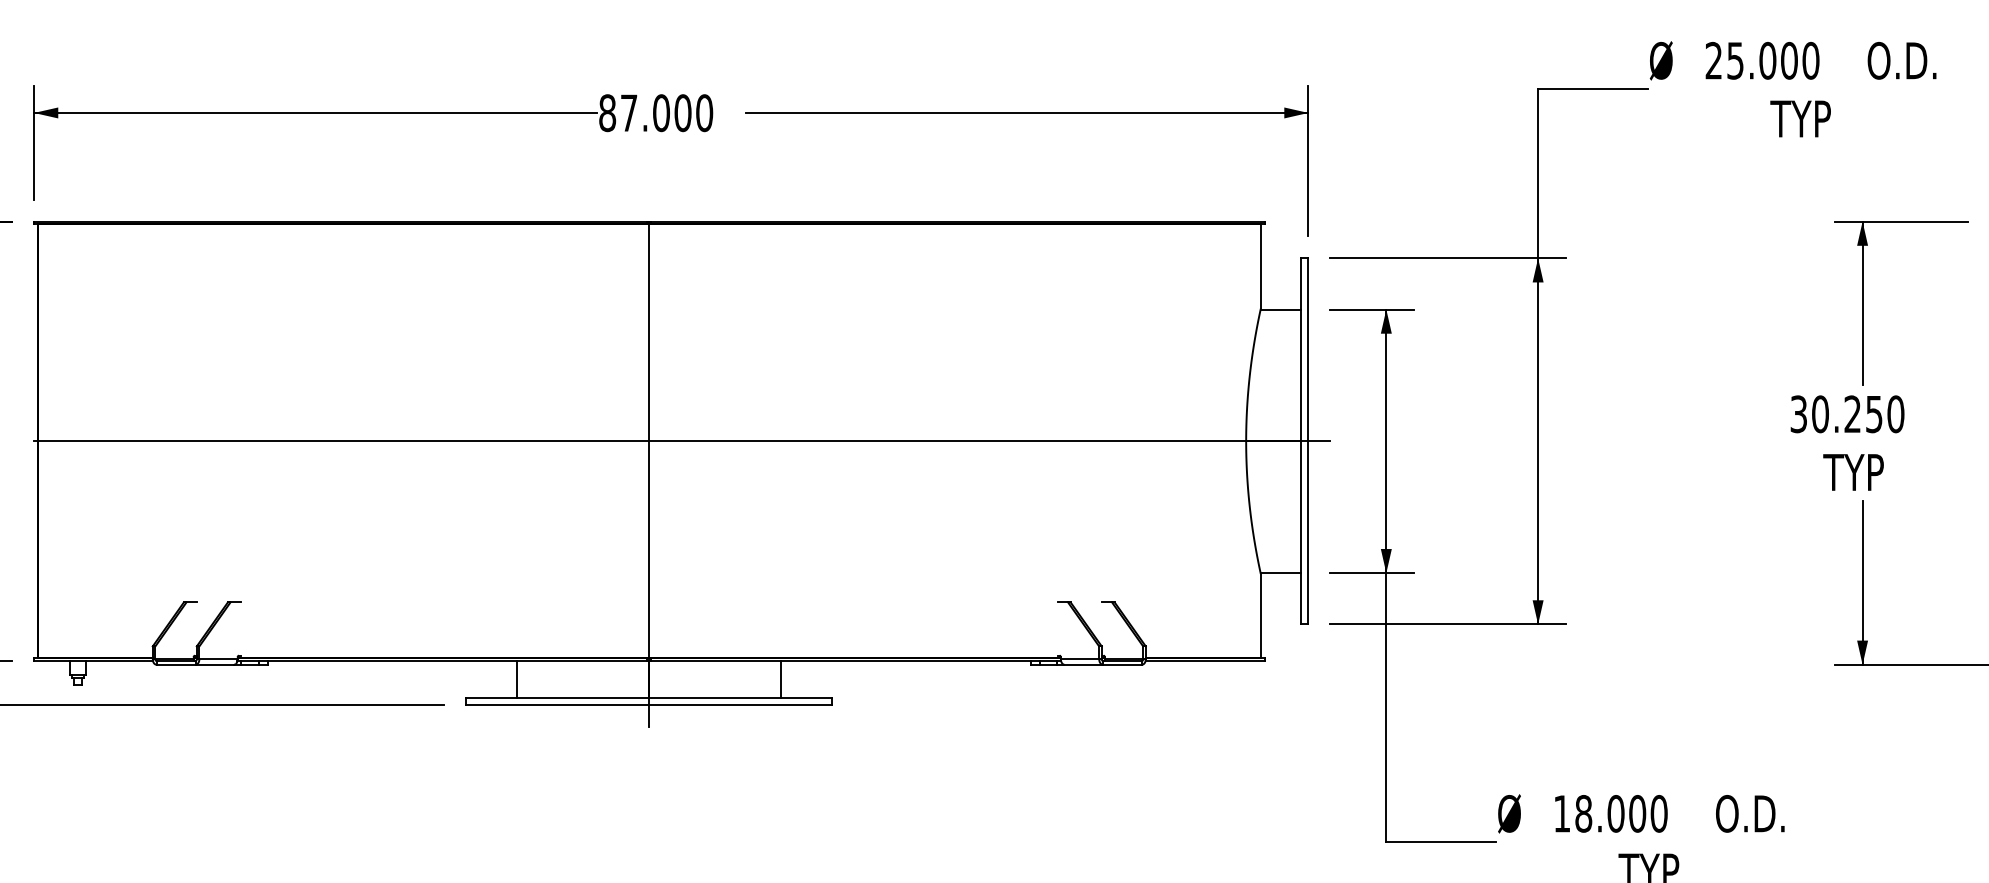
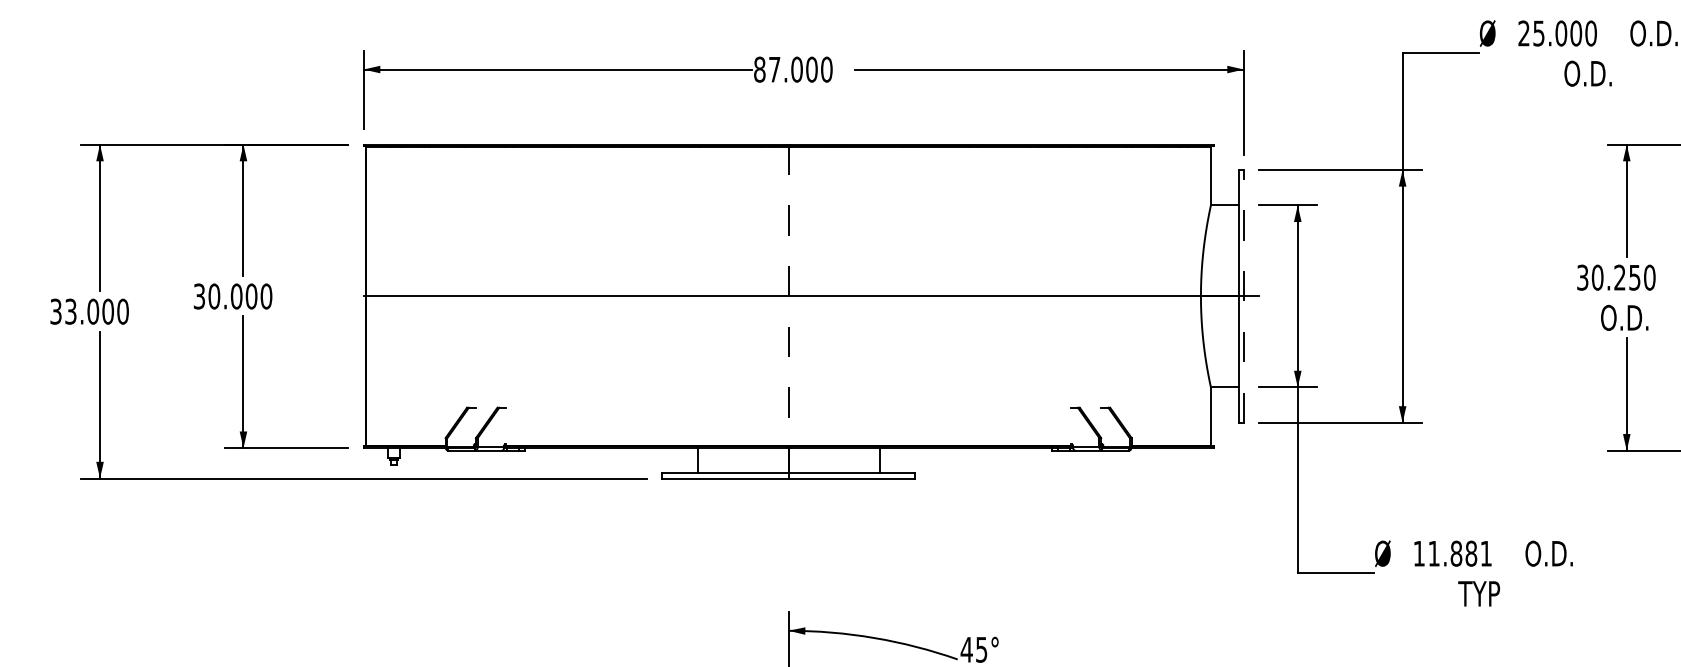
text: (1805, 118) -> (1587, 73), TYP -> O.D.
line: (1307, 440) -> (1243, 295), solid -> dashed
text: (1857, 471) -> (1623, 317), TYP -> O.D.
line: (649, 474) -> (788, 319), solid -> dashed
text: (1621, 813) -> (1460, 553), 18.000 -> 11.881

